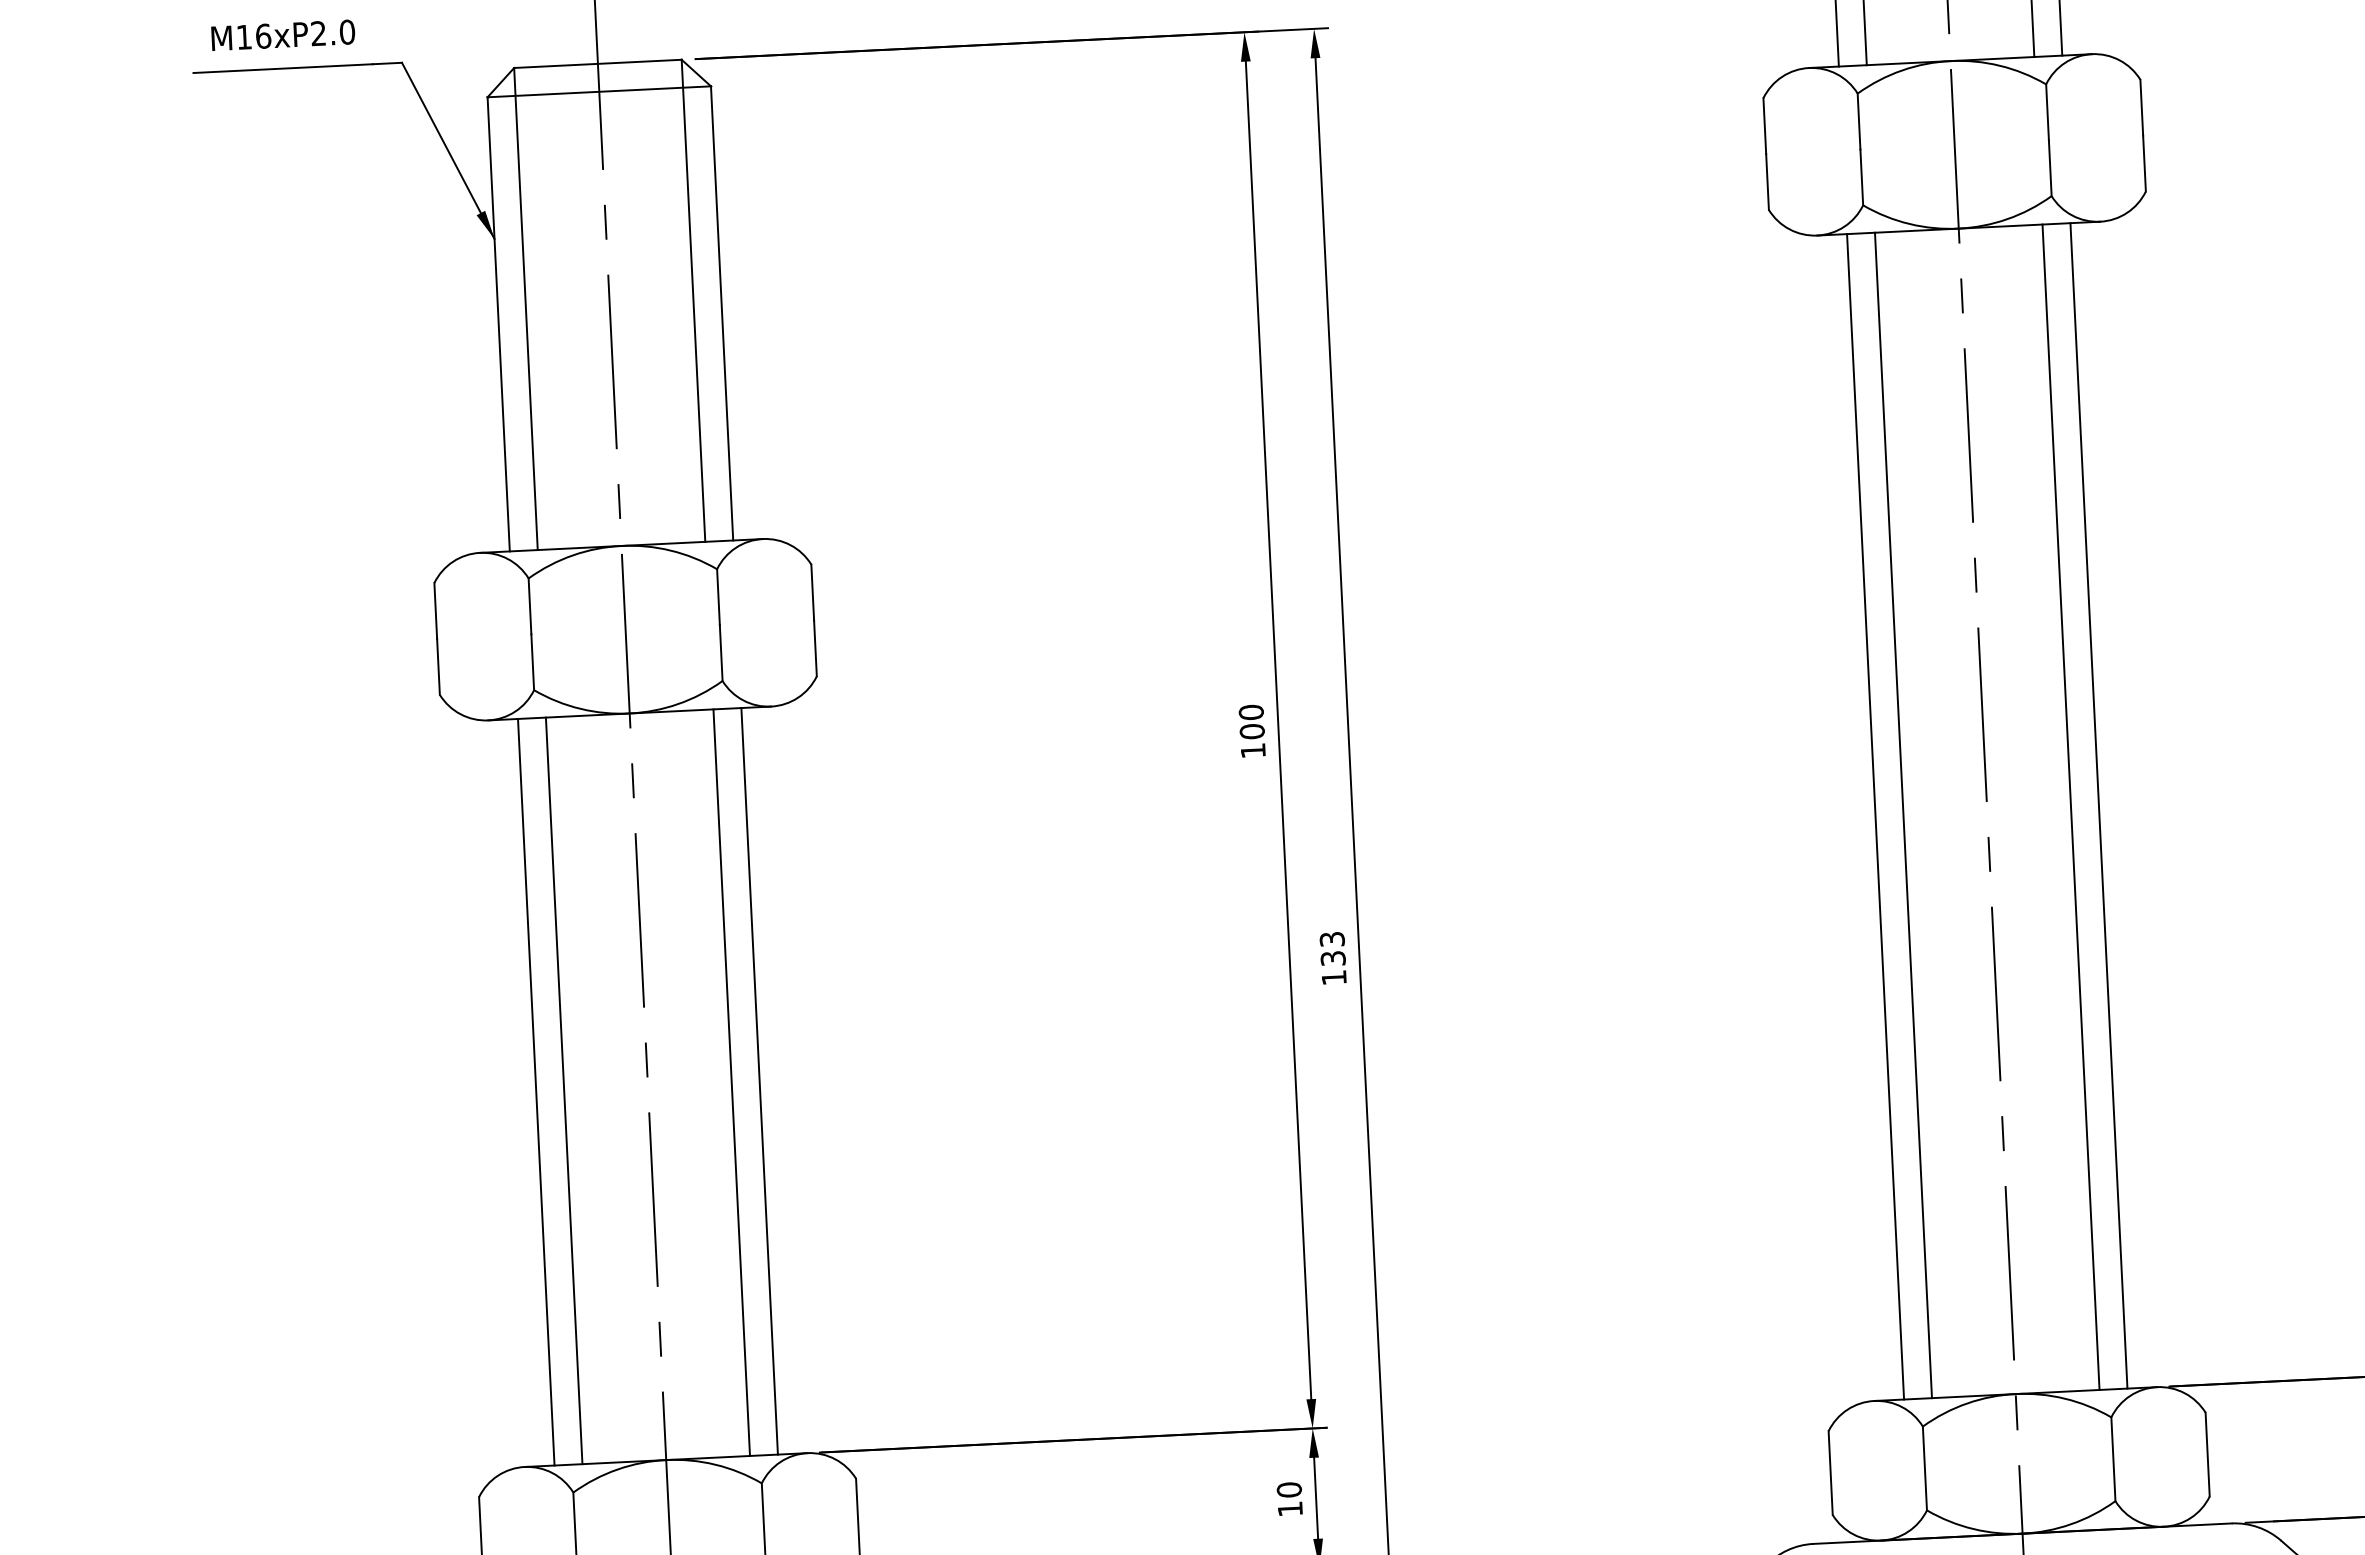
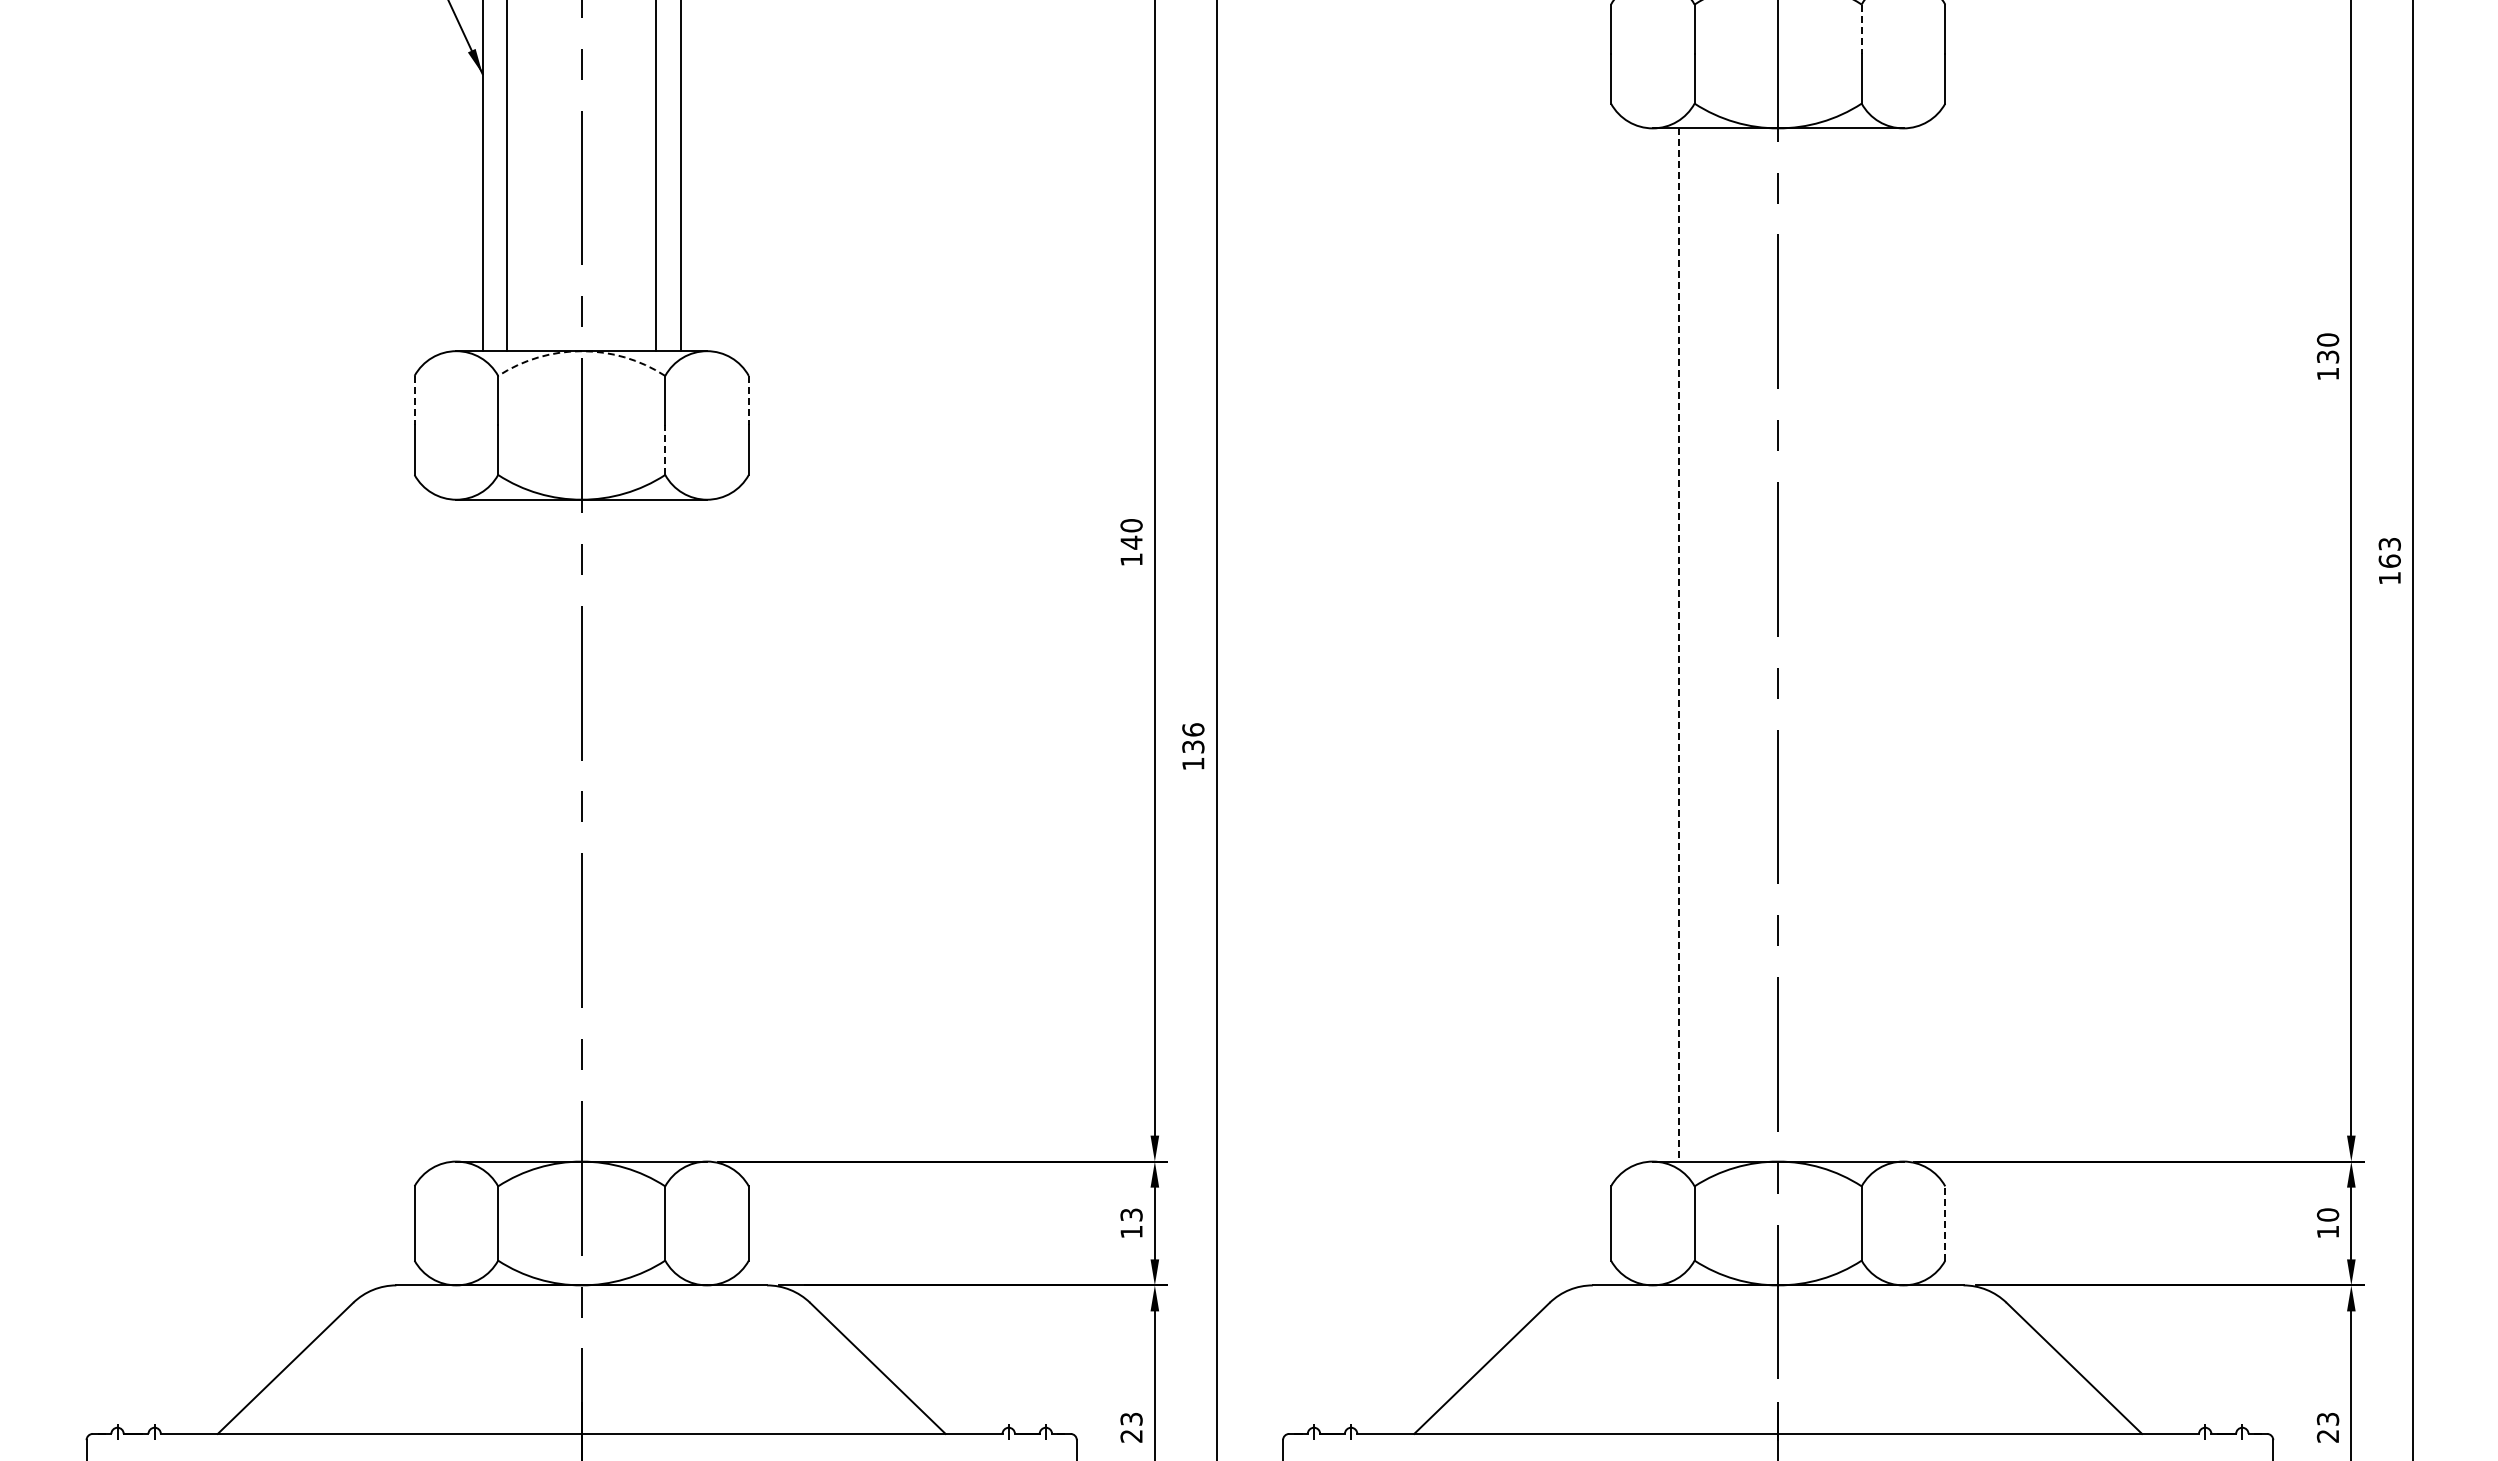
line: (2047, 112) -> (1861, 29), solid -> dashed
arc: (621, 546) -> (581, 351), solid -> dashed
line: (812, 592) -> (748, 400), solid -> dashed
line: (435, 610) -> (414, 400), solid -> dashed
line: (721, 653) -> (665, 450), solid -> dashed
text: (1252, 731) -> (1131, 542), 100 -> 140
line: (2099, 805) -> (1877, 644), removed
line: (2071, 806) -> (1852, 644), removed
line: (1903, 814) -> (1703, 644), removed
line: (1875, 817) -> (1679, 645), solid -> dashed
text: (1332, 938) -> (1193, 729), 133 -> 136
line: (759, 1081) -> (680, 830), removed
line: (731, 1082) -> (655, 830), removed
line: (564, 1090) -> (507, 830), removed
line: (536, 1092) -> (482, 830), removed
line: (2207, 1454) -> (1945, 1223), solid -> dashed
text: (1289, 1489) -> (1131, 1214), 10 -> 13

